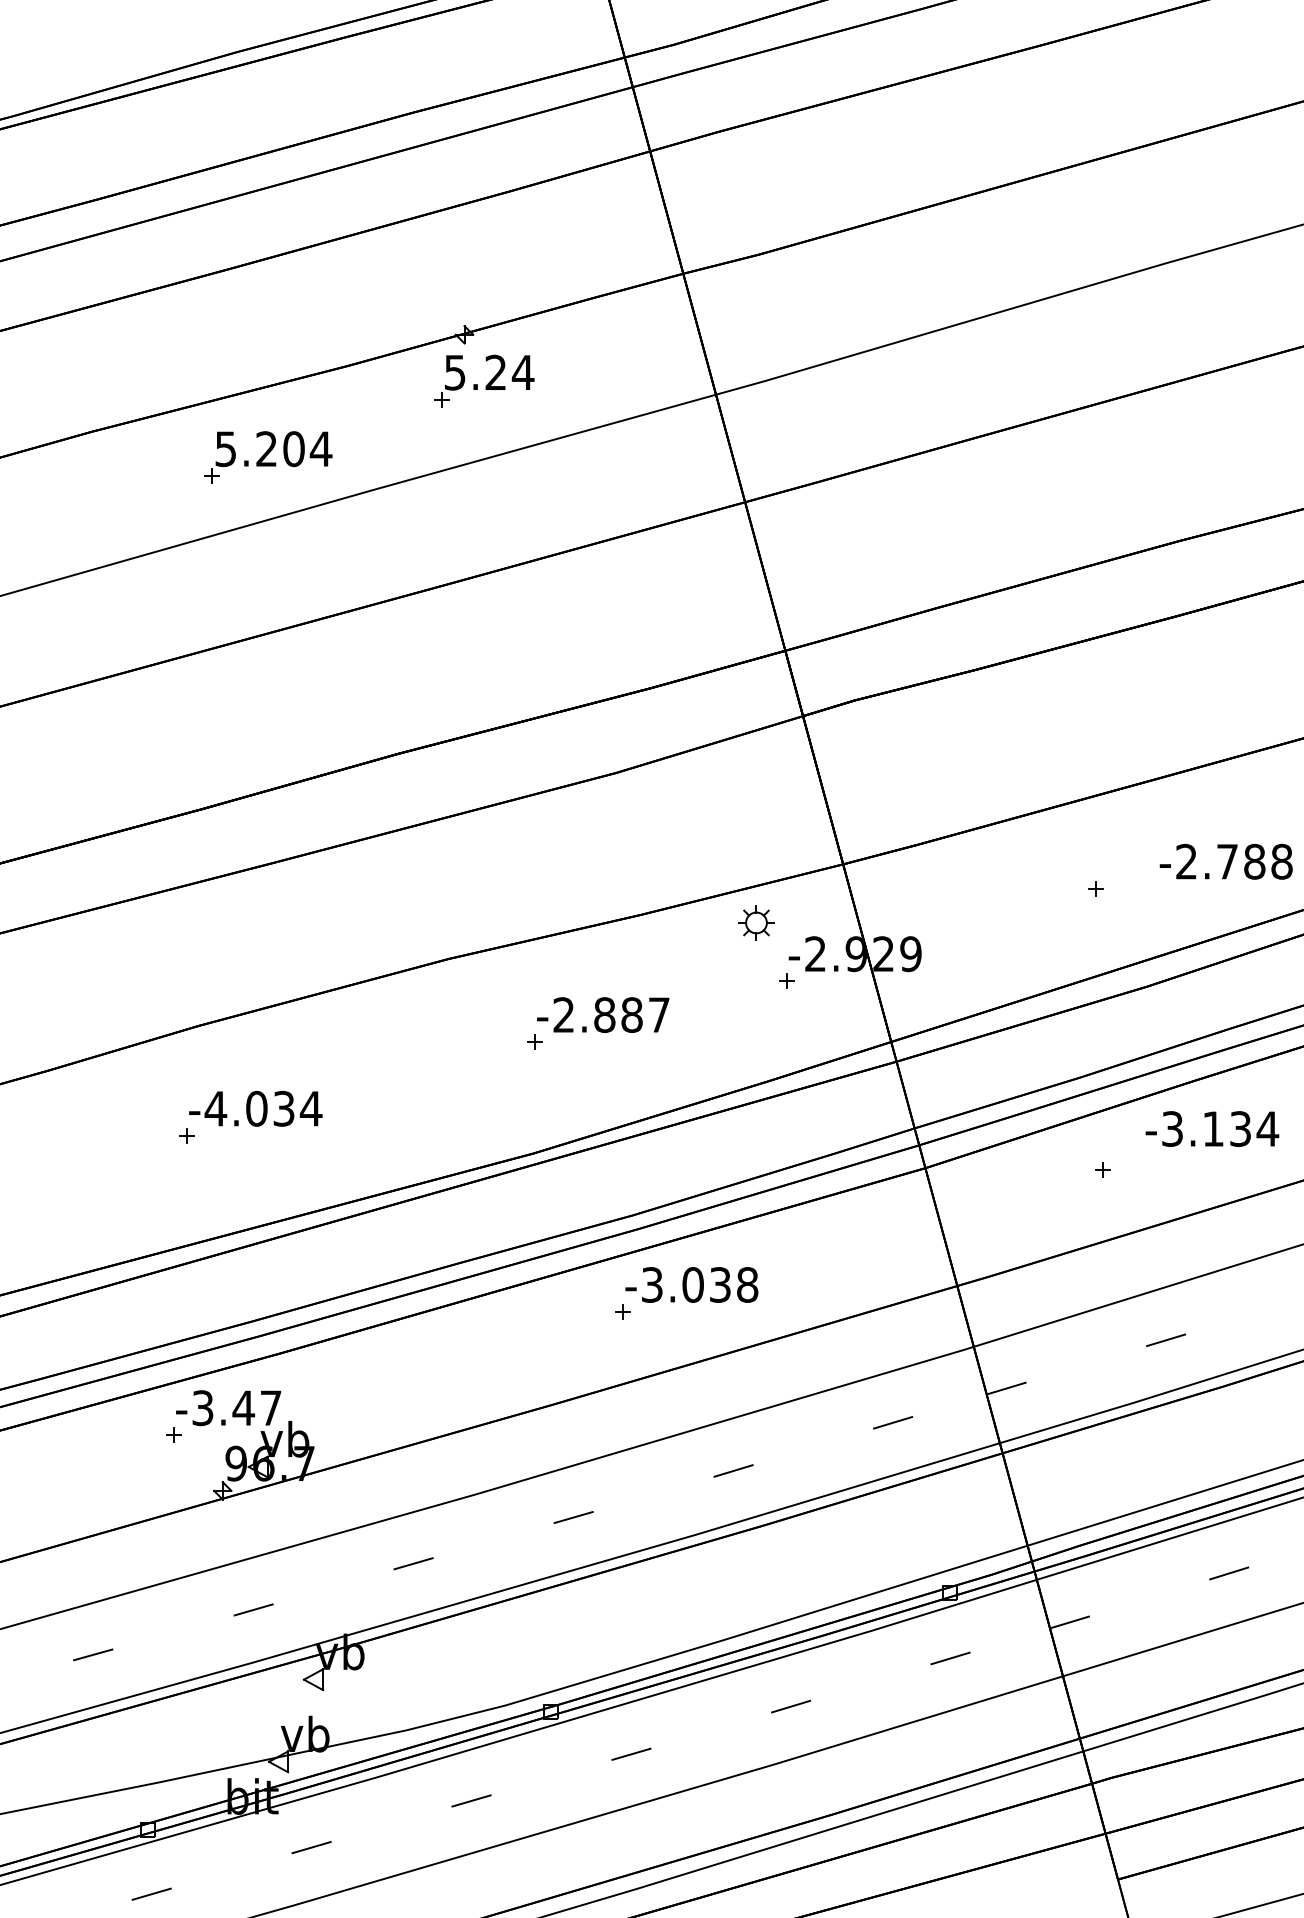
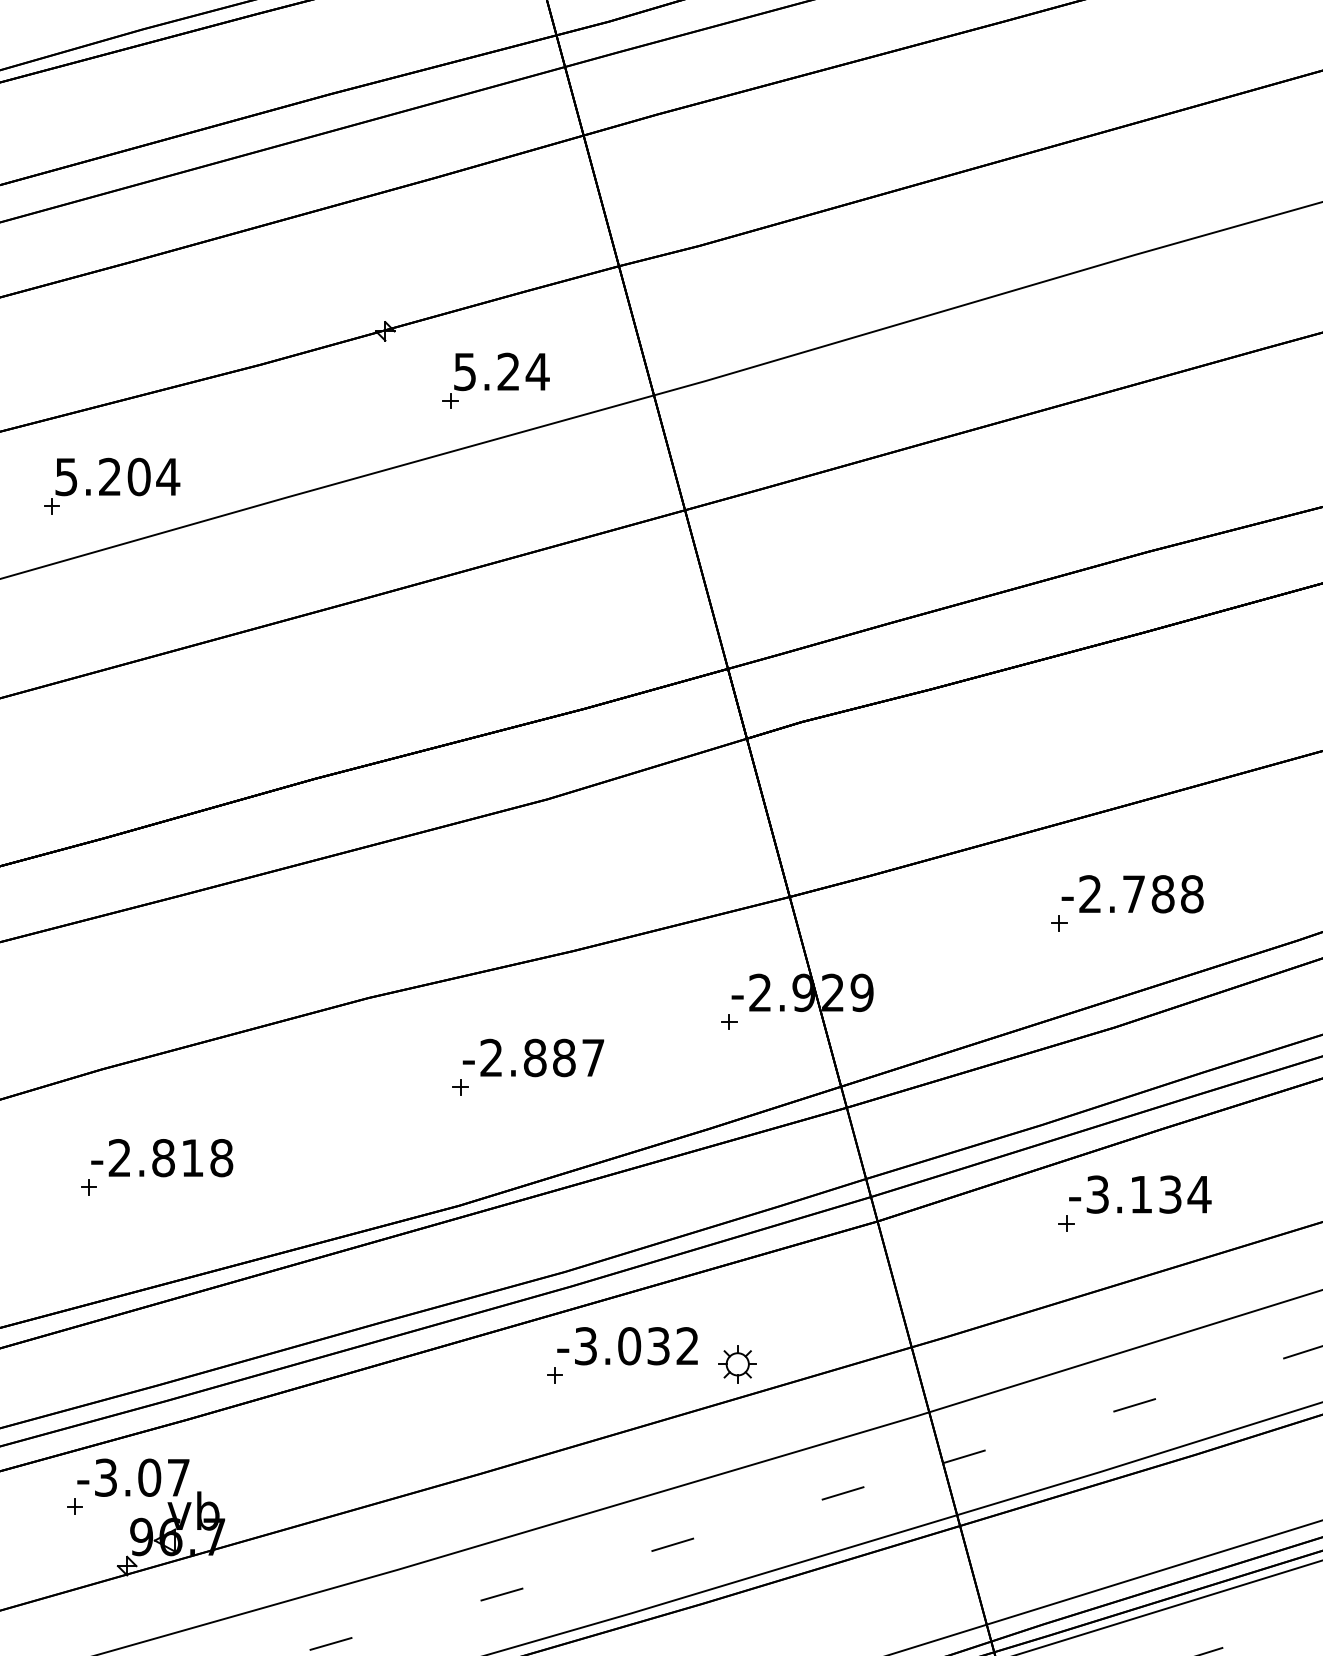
part: (484, 380) -> (496, 380), moved
part: (268, 457) -> (111, 485), moved
text: (1225, 861) -> (1131, 893), moved
part: (756, 922) -> (737, 1363), moved
text: (263, 1108) -> (170, 1157), -4.034 -> -2.818
text: (1212, 1128) -> (1140, 1194), moved
text: (747, 1284) -> (687, 1345), -3.038 -> -3.032
text: (243, 1408) -> (149, 1478), -3.47 -> -3.07

